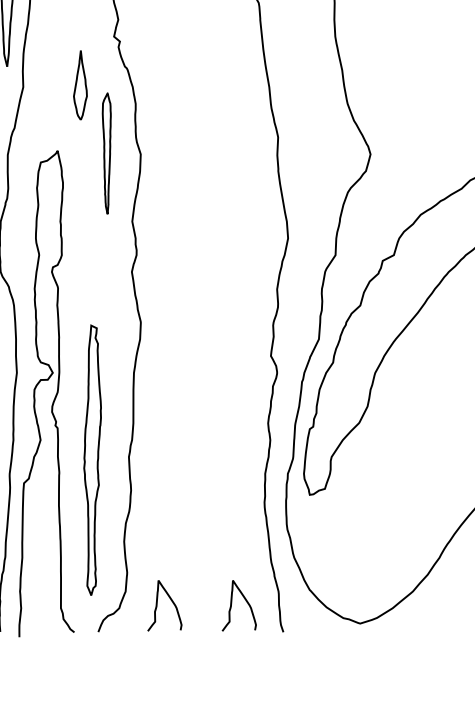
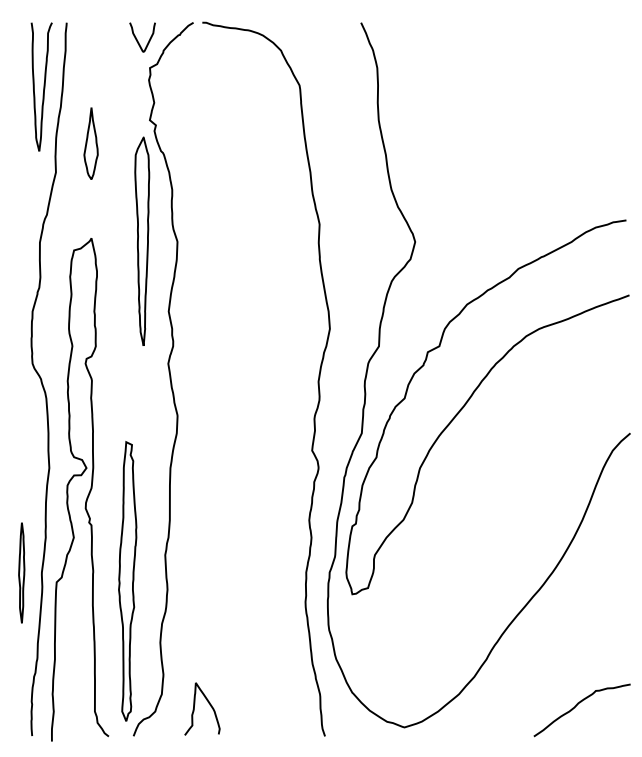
part: (79, 85) -> (90, 143), moved
part: (106, 152) -> (142, 240), size x1.67
part: (92, 460) -> (127, 581), moved
curve: (246, 602) -> (286, 705), removed

